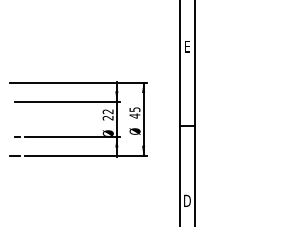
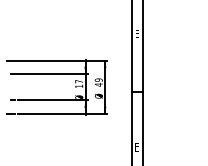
text: (134, 109) -> (98, 80), 45 -> 49
text: (107, 114) -> (78, 83), 22 -> 17
text: (187, 200) -> (137, 146), D -> E

